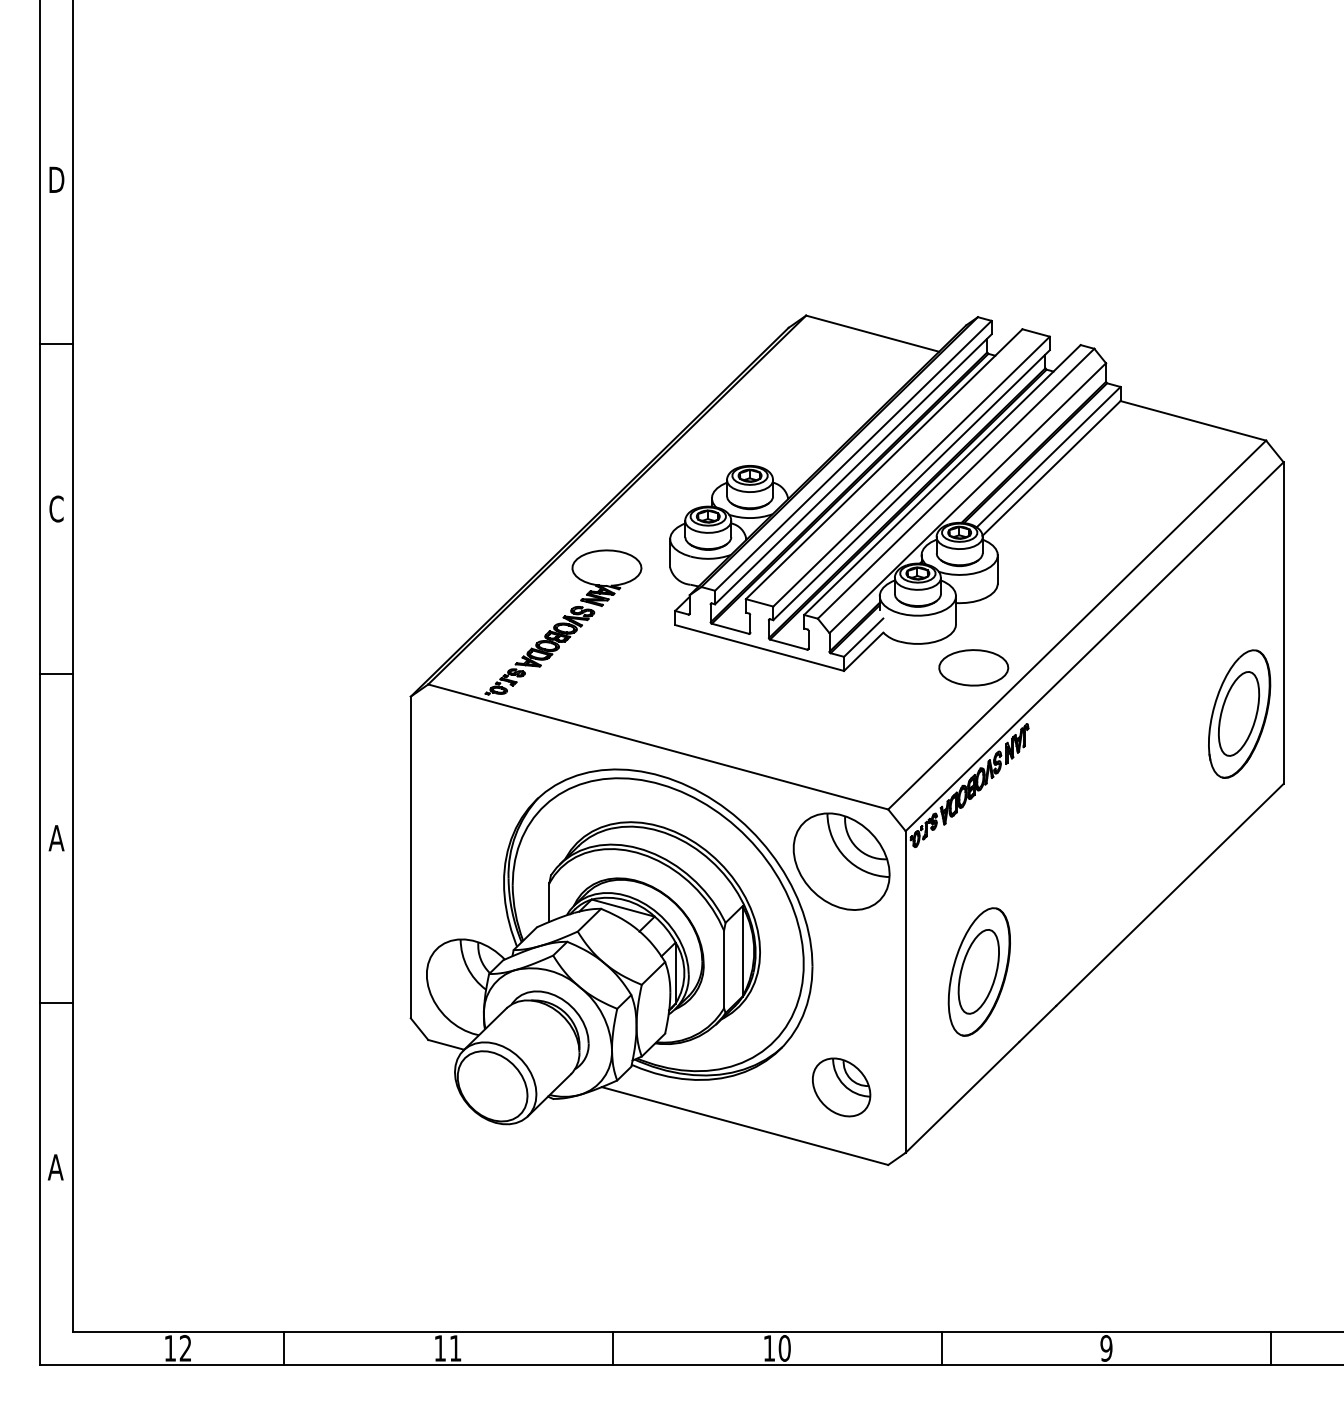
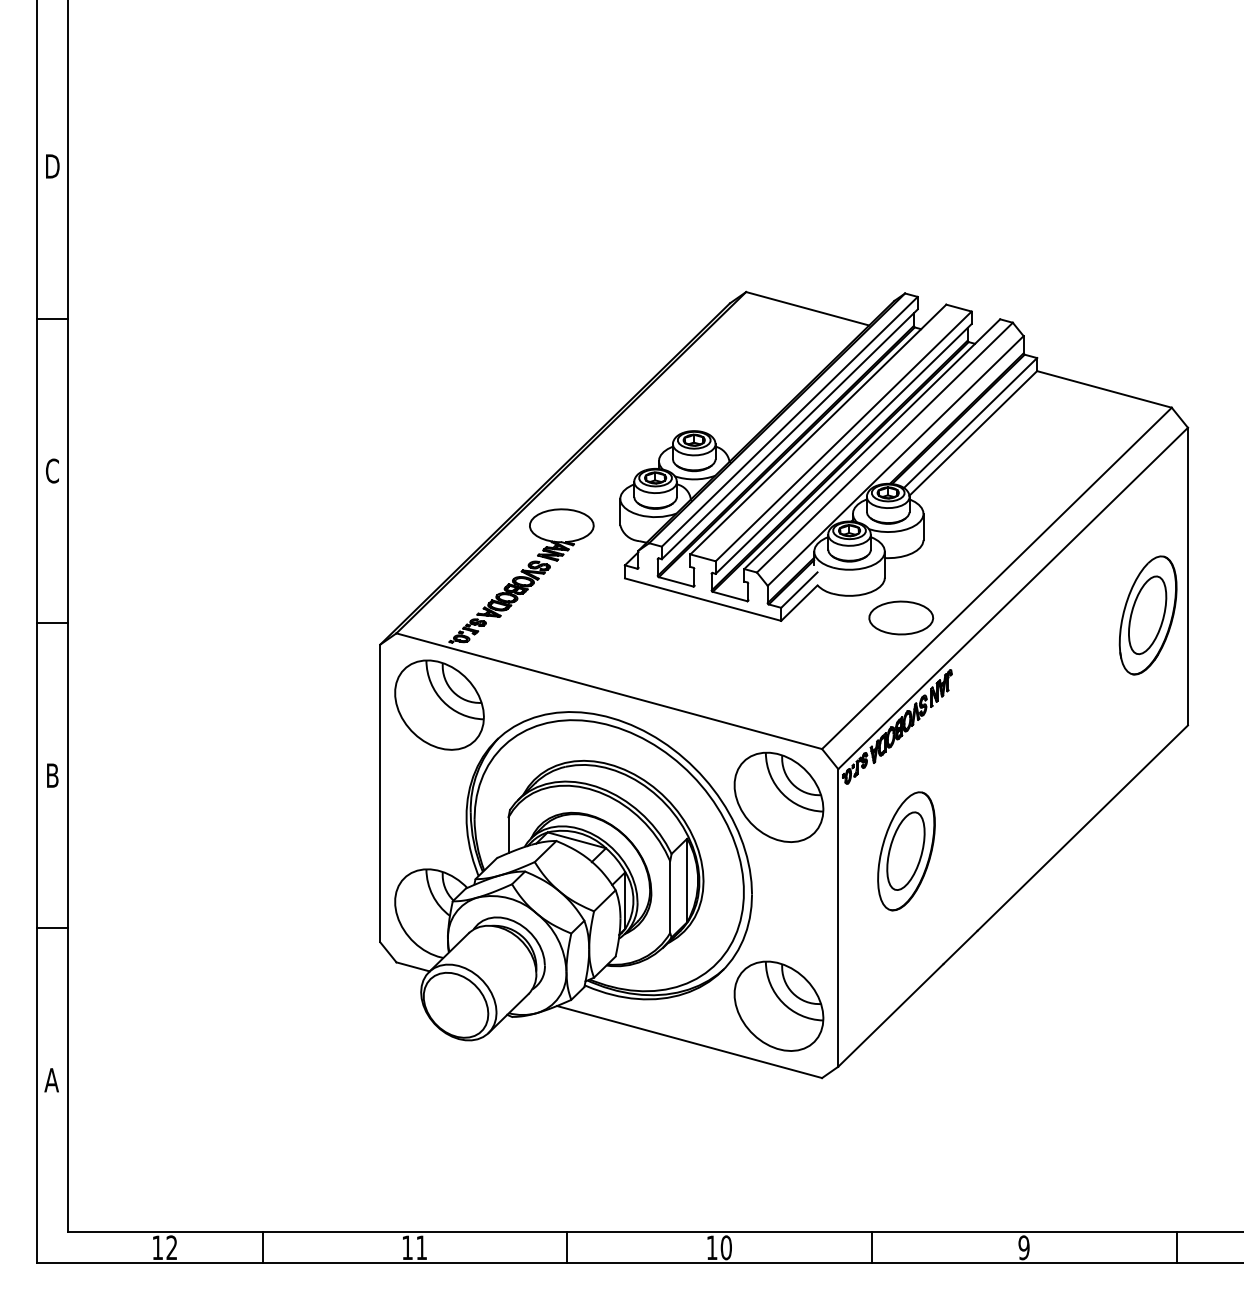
part: (1239, 713) -> (1148, 614), moved
part: (474, 761) -> (439, 704), added
text: (56, 838) -> (52, 775), A -> B
part: (978, 971) -> (905, 850), moved
part: (841, 1087) -> (778, 1006), size x1.67

